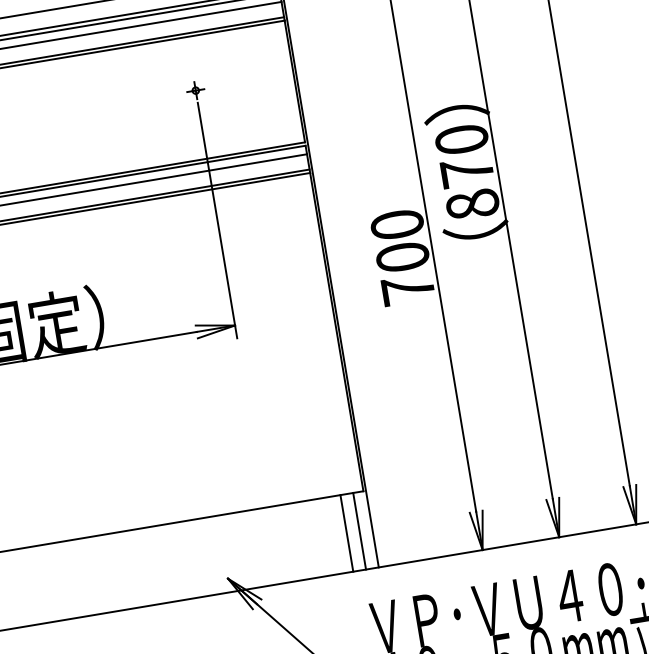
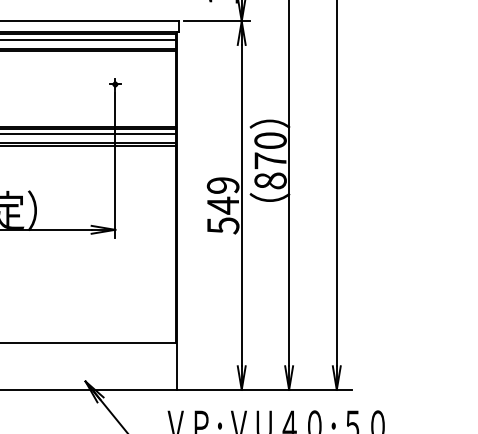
text: (401, 257) -> (222, 205), 700 -> 549
line: (359, 530) -> (169, 365), removed
line: (346, 532) -> (161, 365), removed

